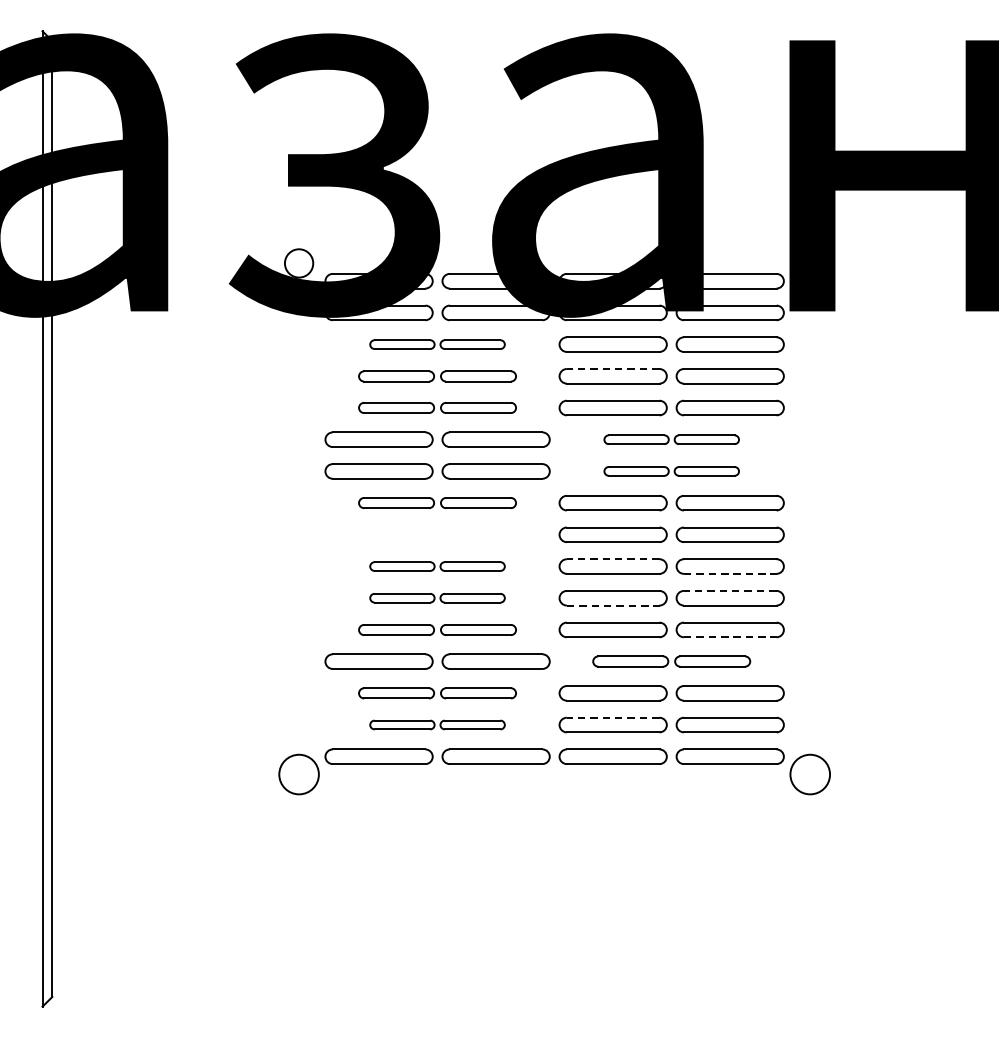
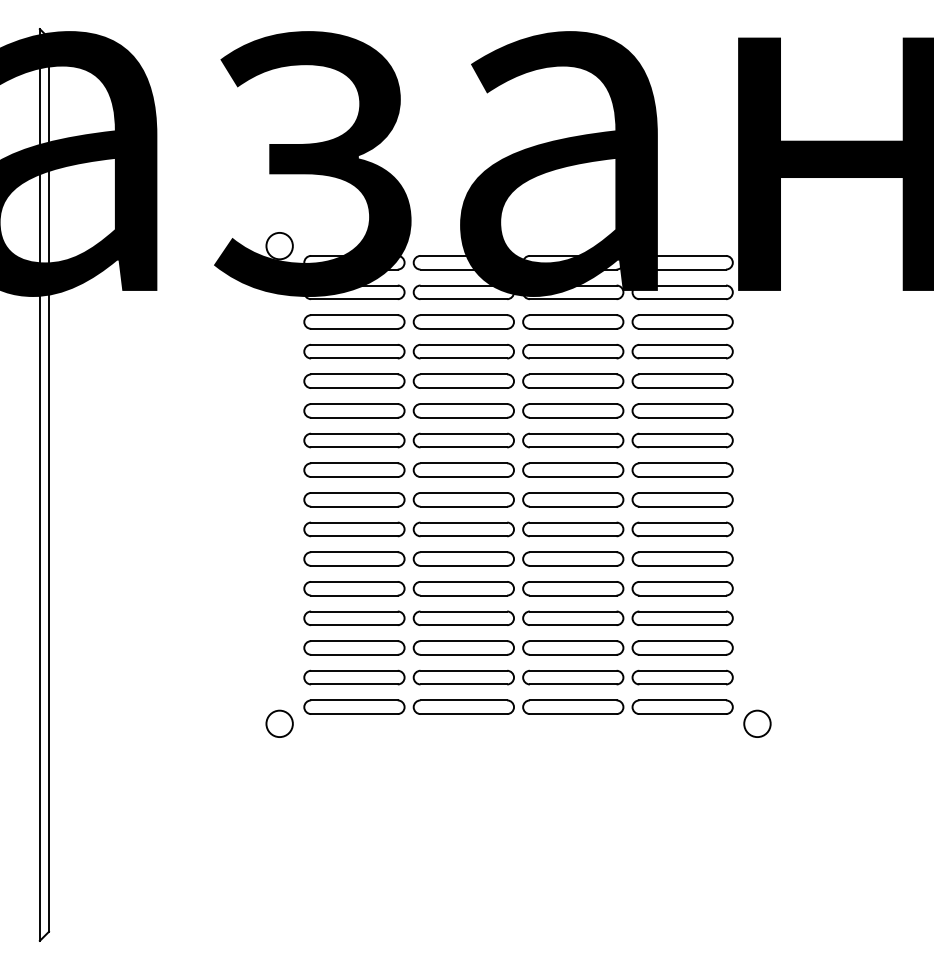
part: (436, 344) -> (408, 321), size x1.67
line: (612, 368) -> (572, 344), dashed -> solid
part: (436, 376) -> (408, 351), size x1.43
part: (436, 407) -> (408, 380), size x1.43
part: (671, 439) -> (627, 410), size x1.67
part: (671, 471) -> (627, 440), size x1.67
part: (436, 502) -> (408, 469), size x1.43
part: (436, 534) -> (408, 499), added
line: (612, 559) -> (572, 522), dashed -> solid
part: (436, 566) -> (408, 529), size x1.67
line: (731, 574) -> (683, 536), dashed -> solid
line: (730, 591) -> (682, 552), dashed -> solid
part: (436, 597) -> (408, 558), size x1.67
line: (613, 605) -> (573, 565), dashed -> solid
part: (436, 629) -> (408, 588), size x1.43
line: (731, 637) -> (683, 595), dashed -> solid
part: (671, 660) -> (627, 617), size x1.43
part: (436, 692) -> (408, 647), size x1.43
line: (612, 717) -> (572, 670), dashed -> solid
part: (436, 724) -> (408, 677), size x1.67
circle: (298, 774) -> (279, 723), size x0.71
circle: (810, 774) -> (757, 723), size x0.71

